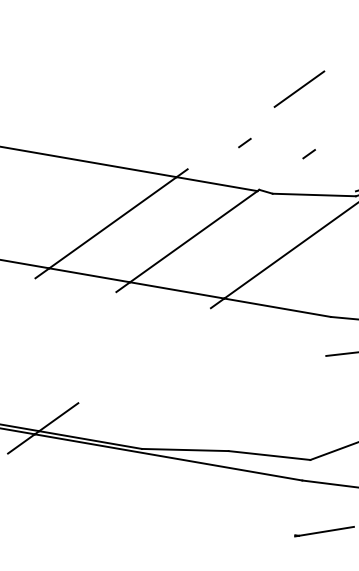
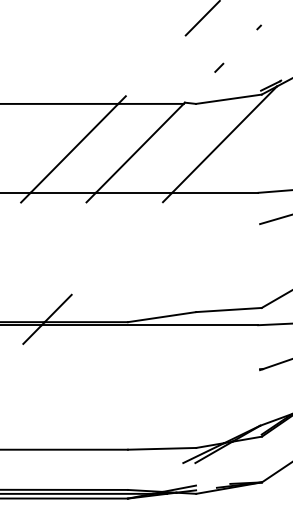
line: (245, 142) -> (167, 67), removed

